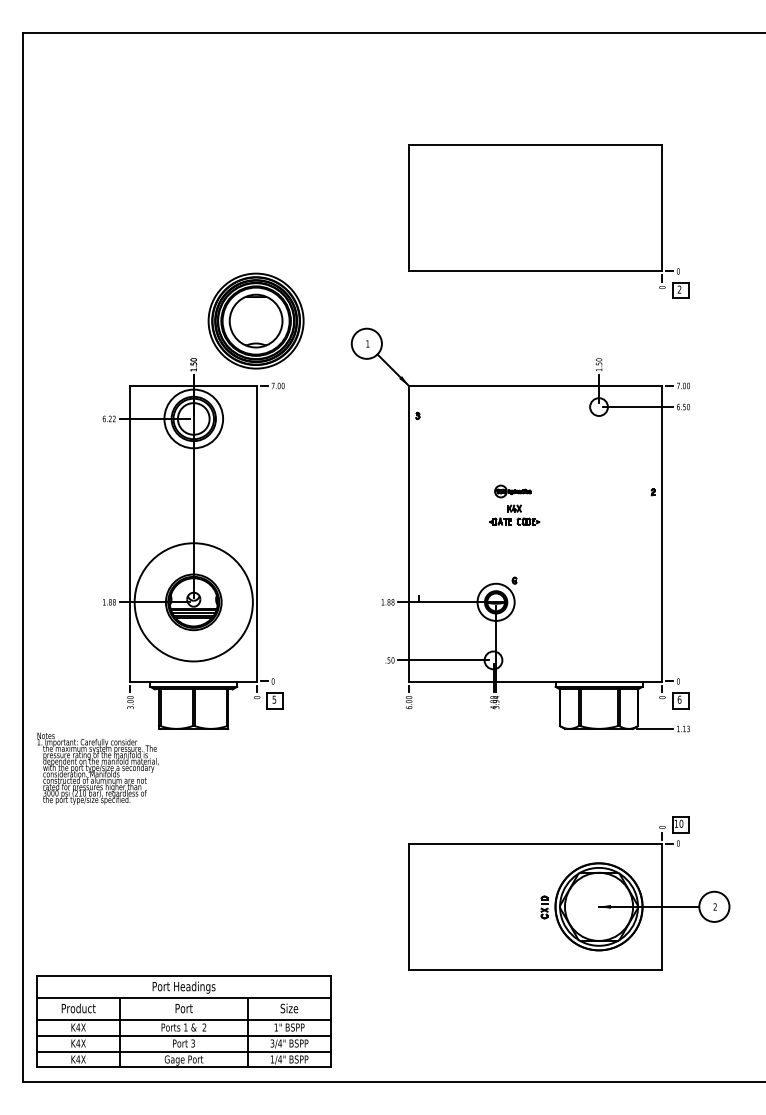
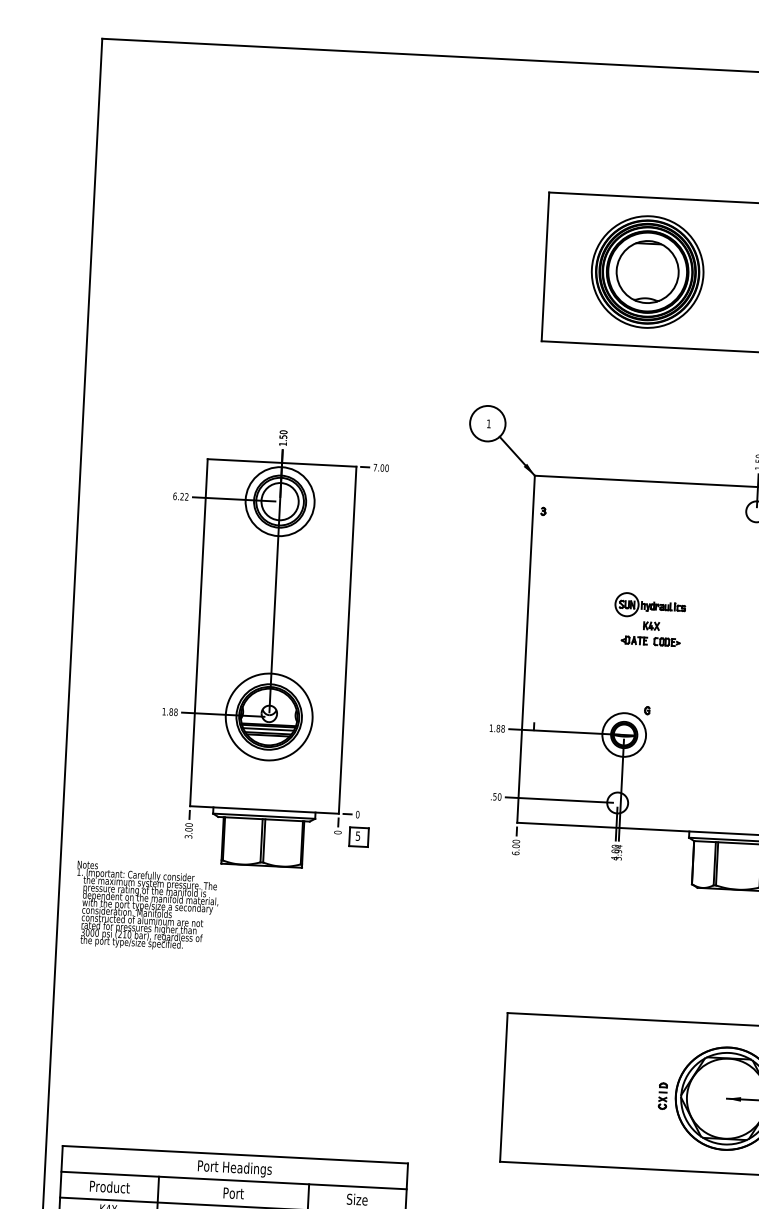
part: (255, 320) -> (646, 271), moved
part: (512, 491) -> (650, 605), size x1.67
circle: (193, 602) -> (268, 717), size x0.62

